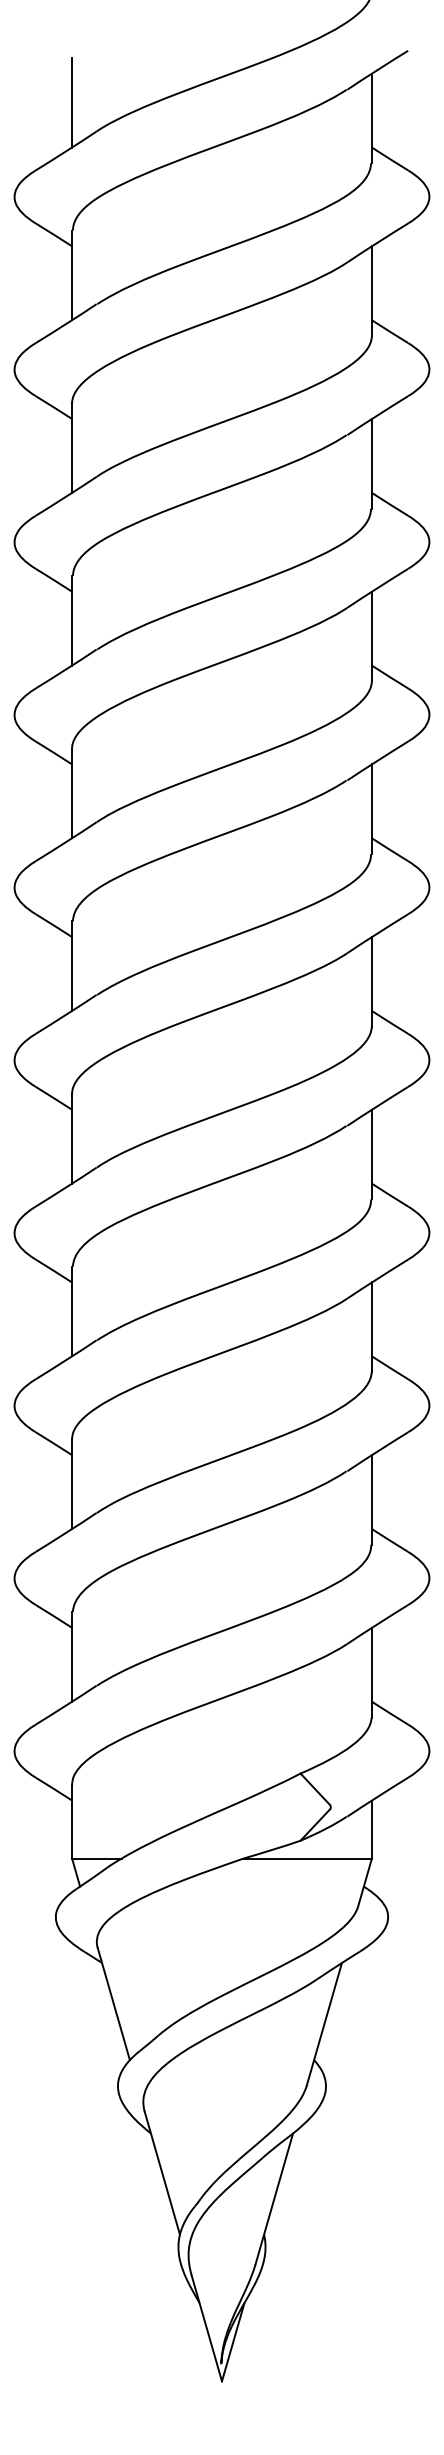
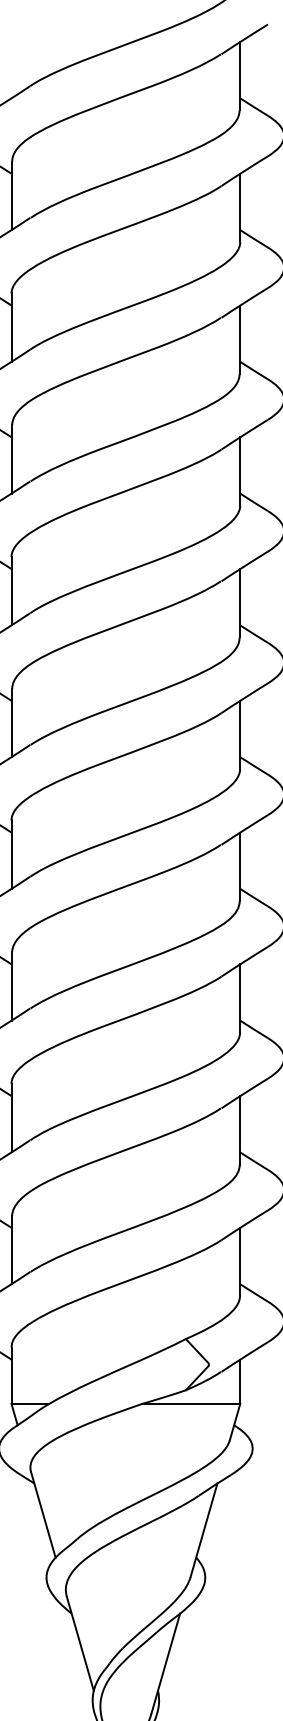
line: (72, 102) -> (11, 64), removed

